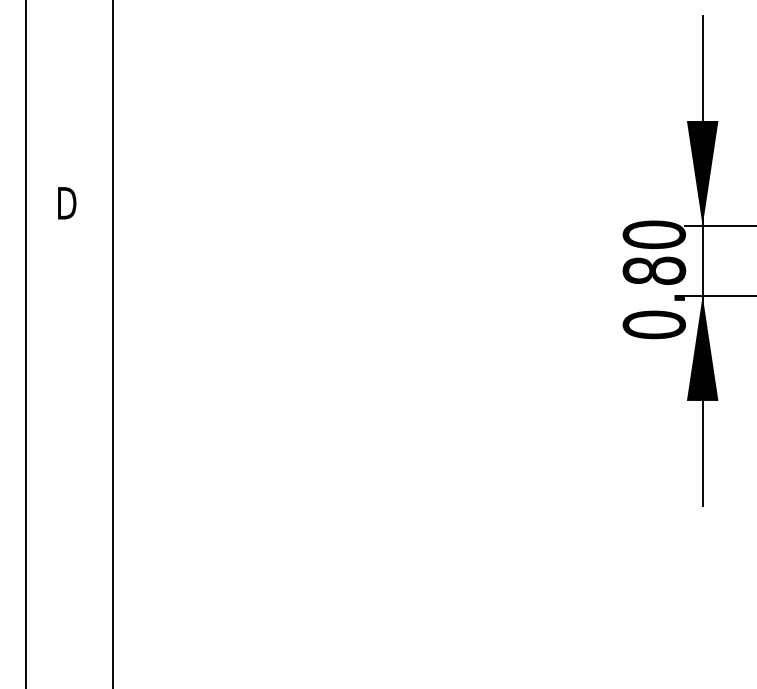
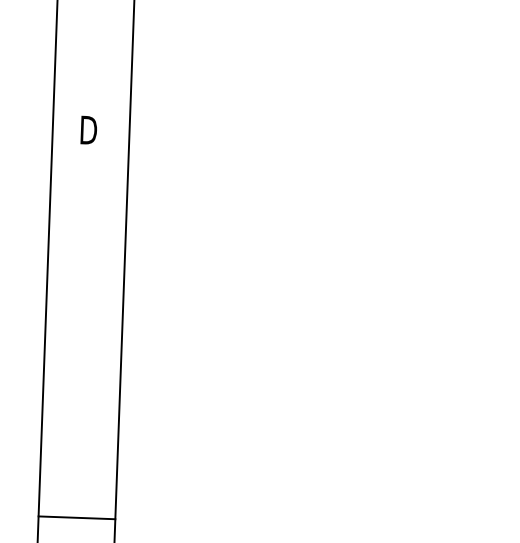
line: (69, 644) -> (76, 517), added

